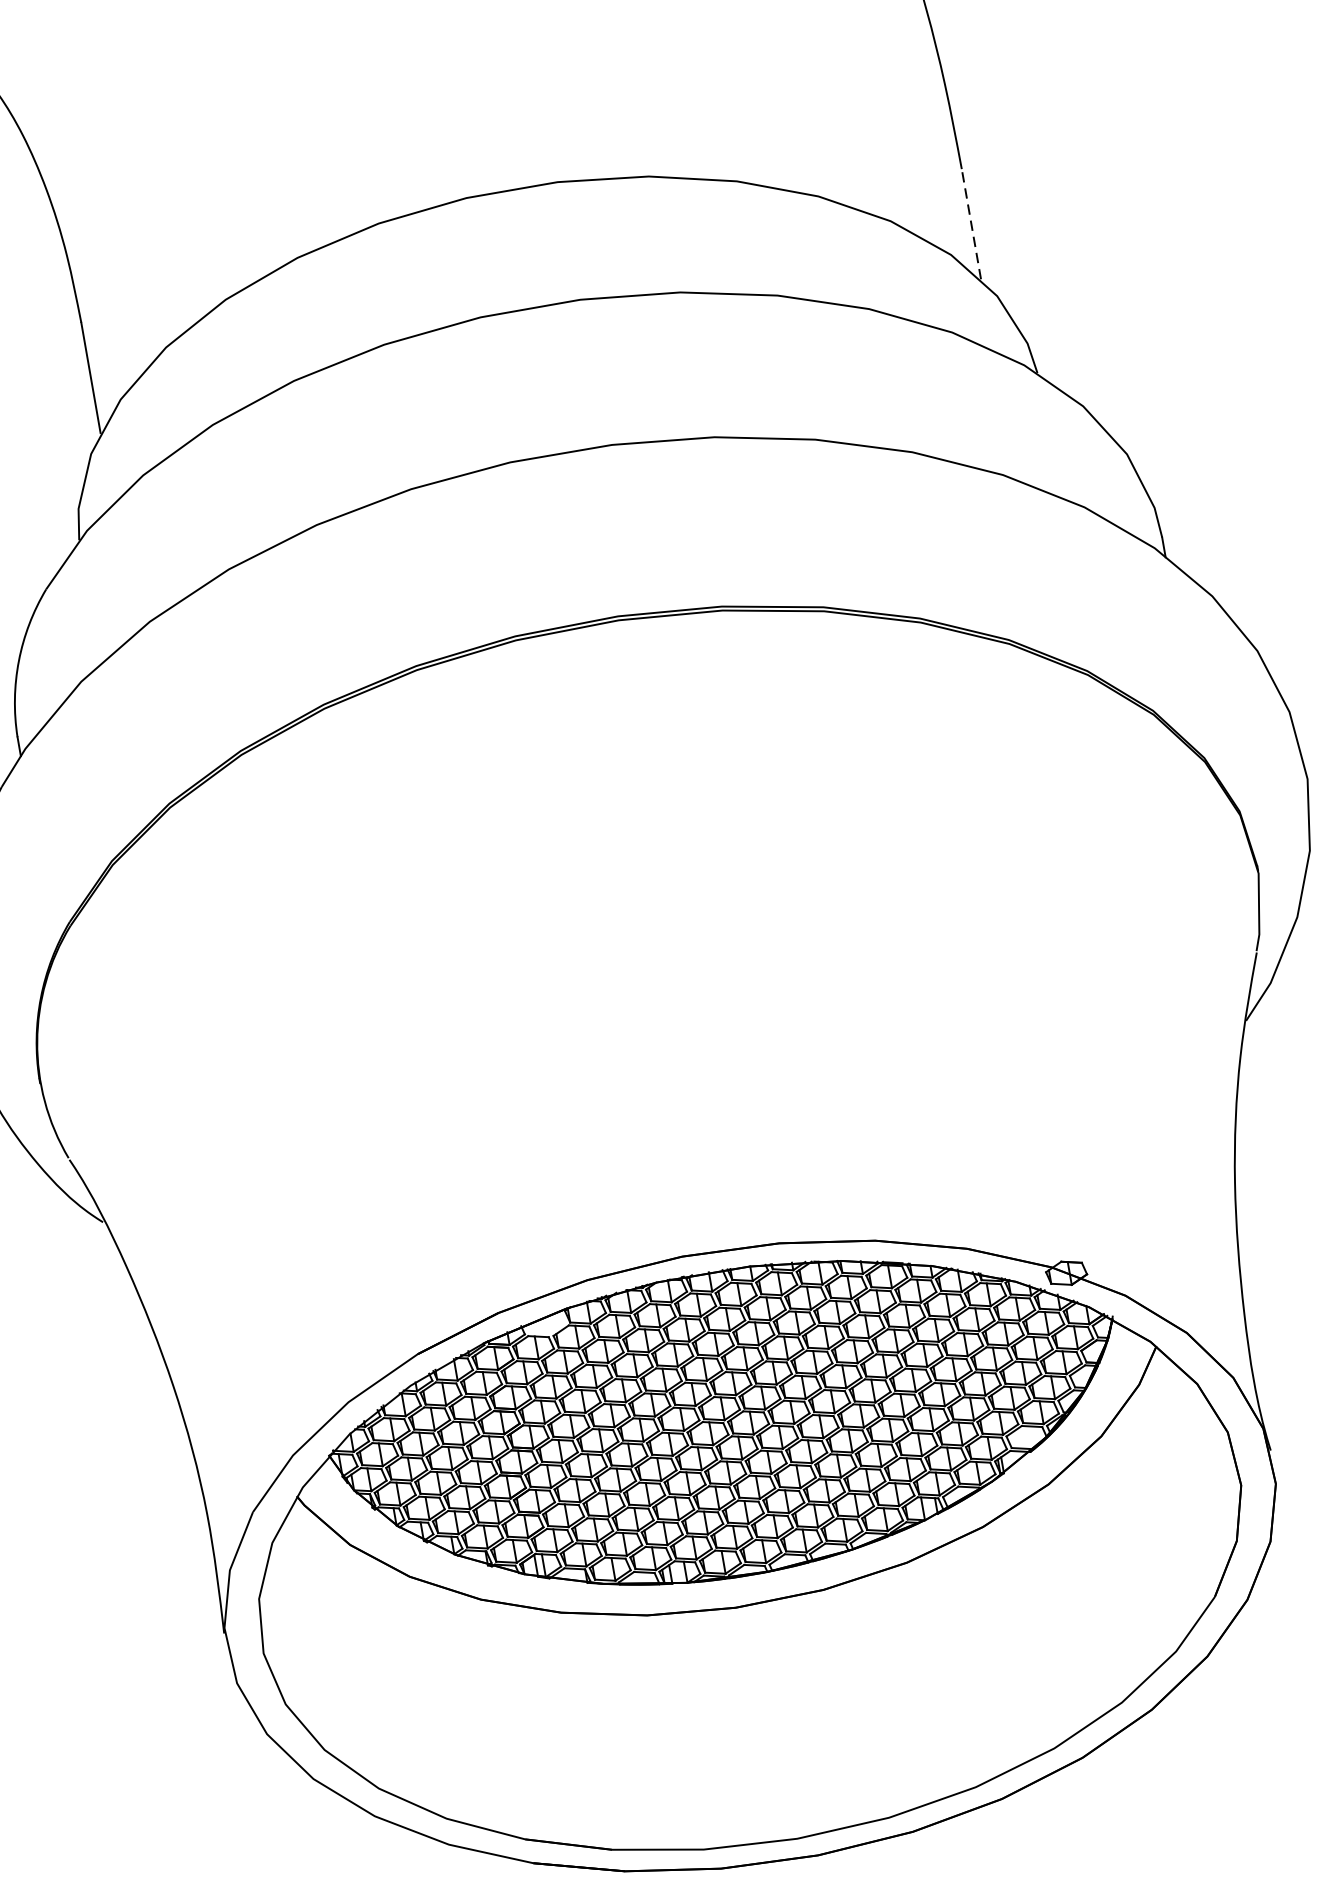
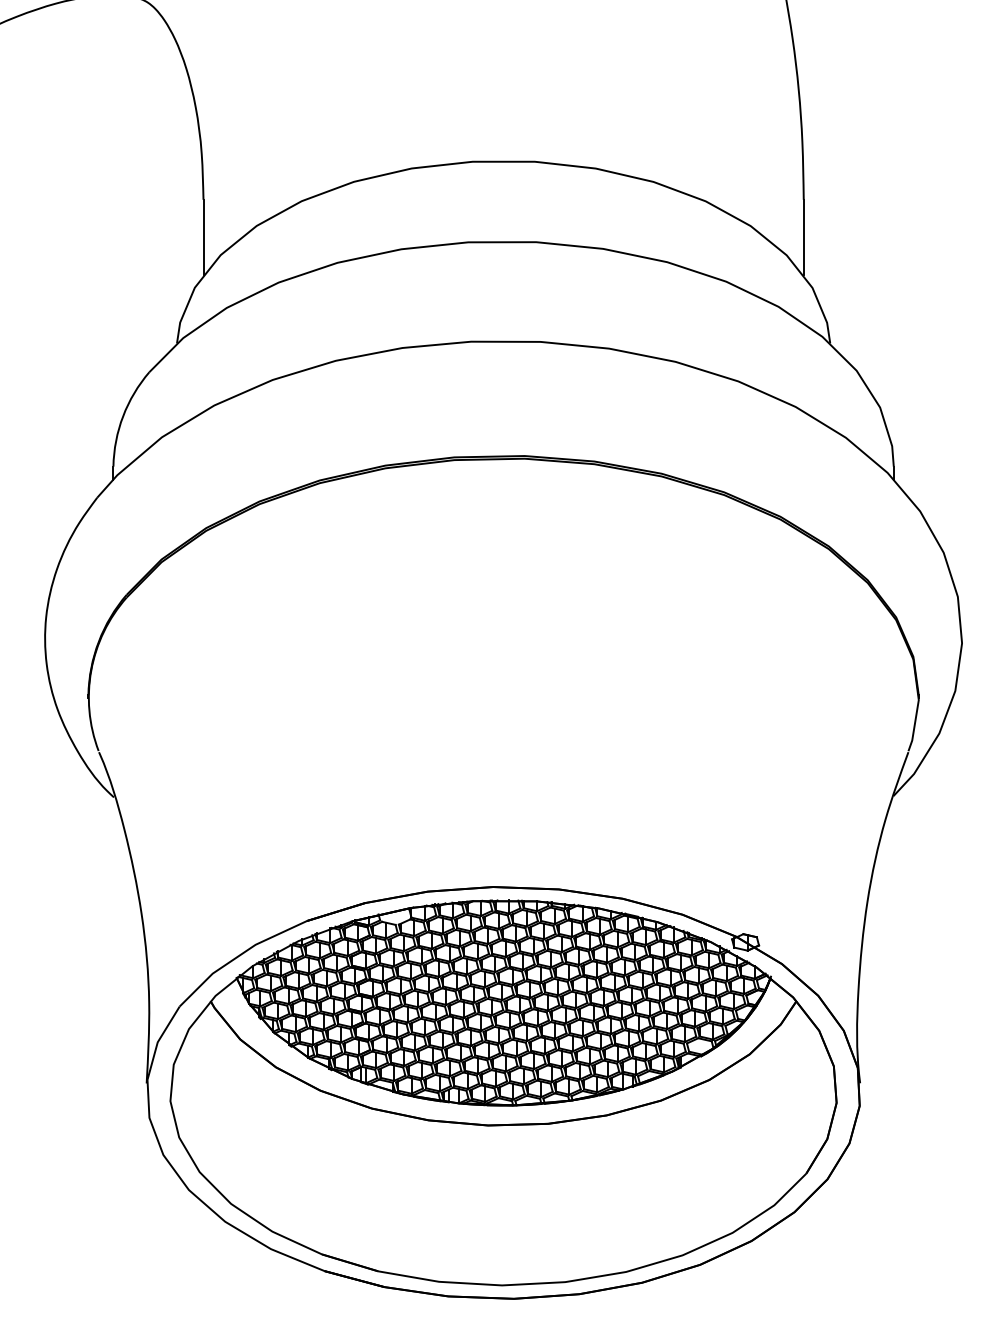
line: (971, 224) -> (803, 237), dashed -> solid

